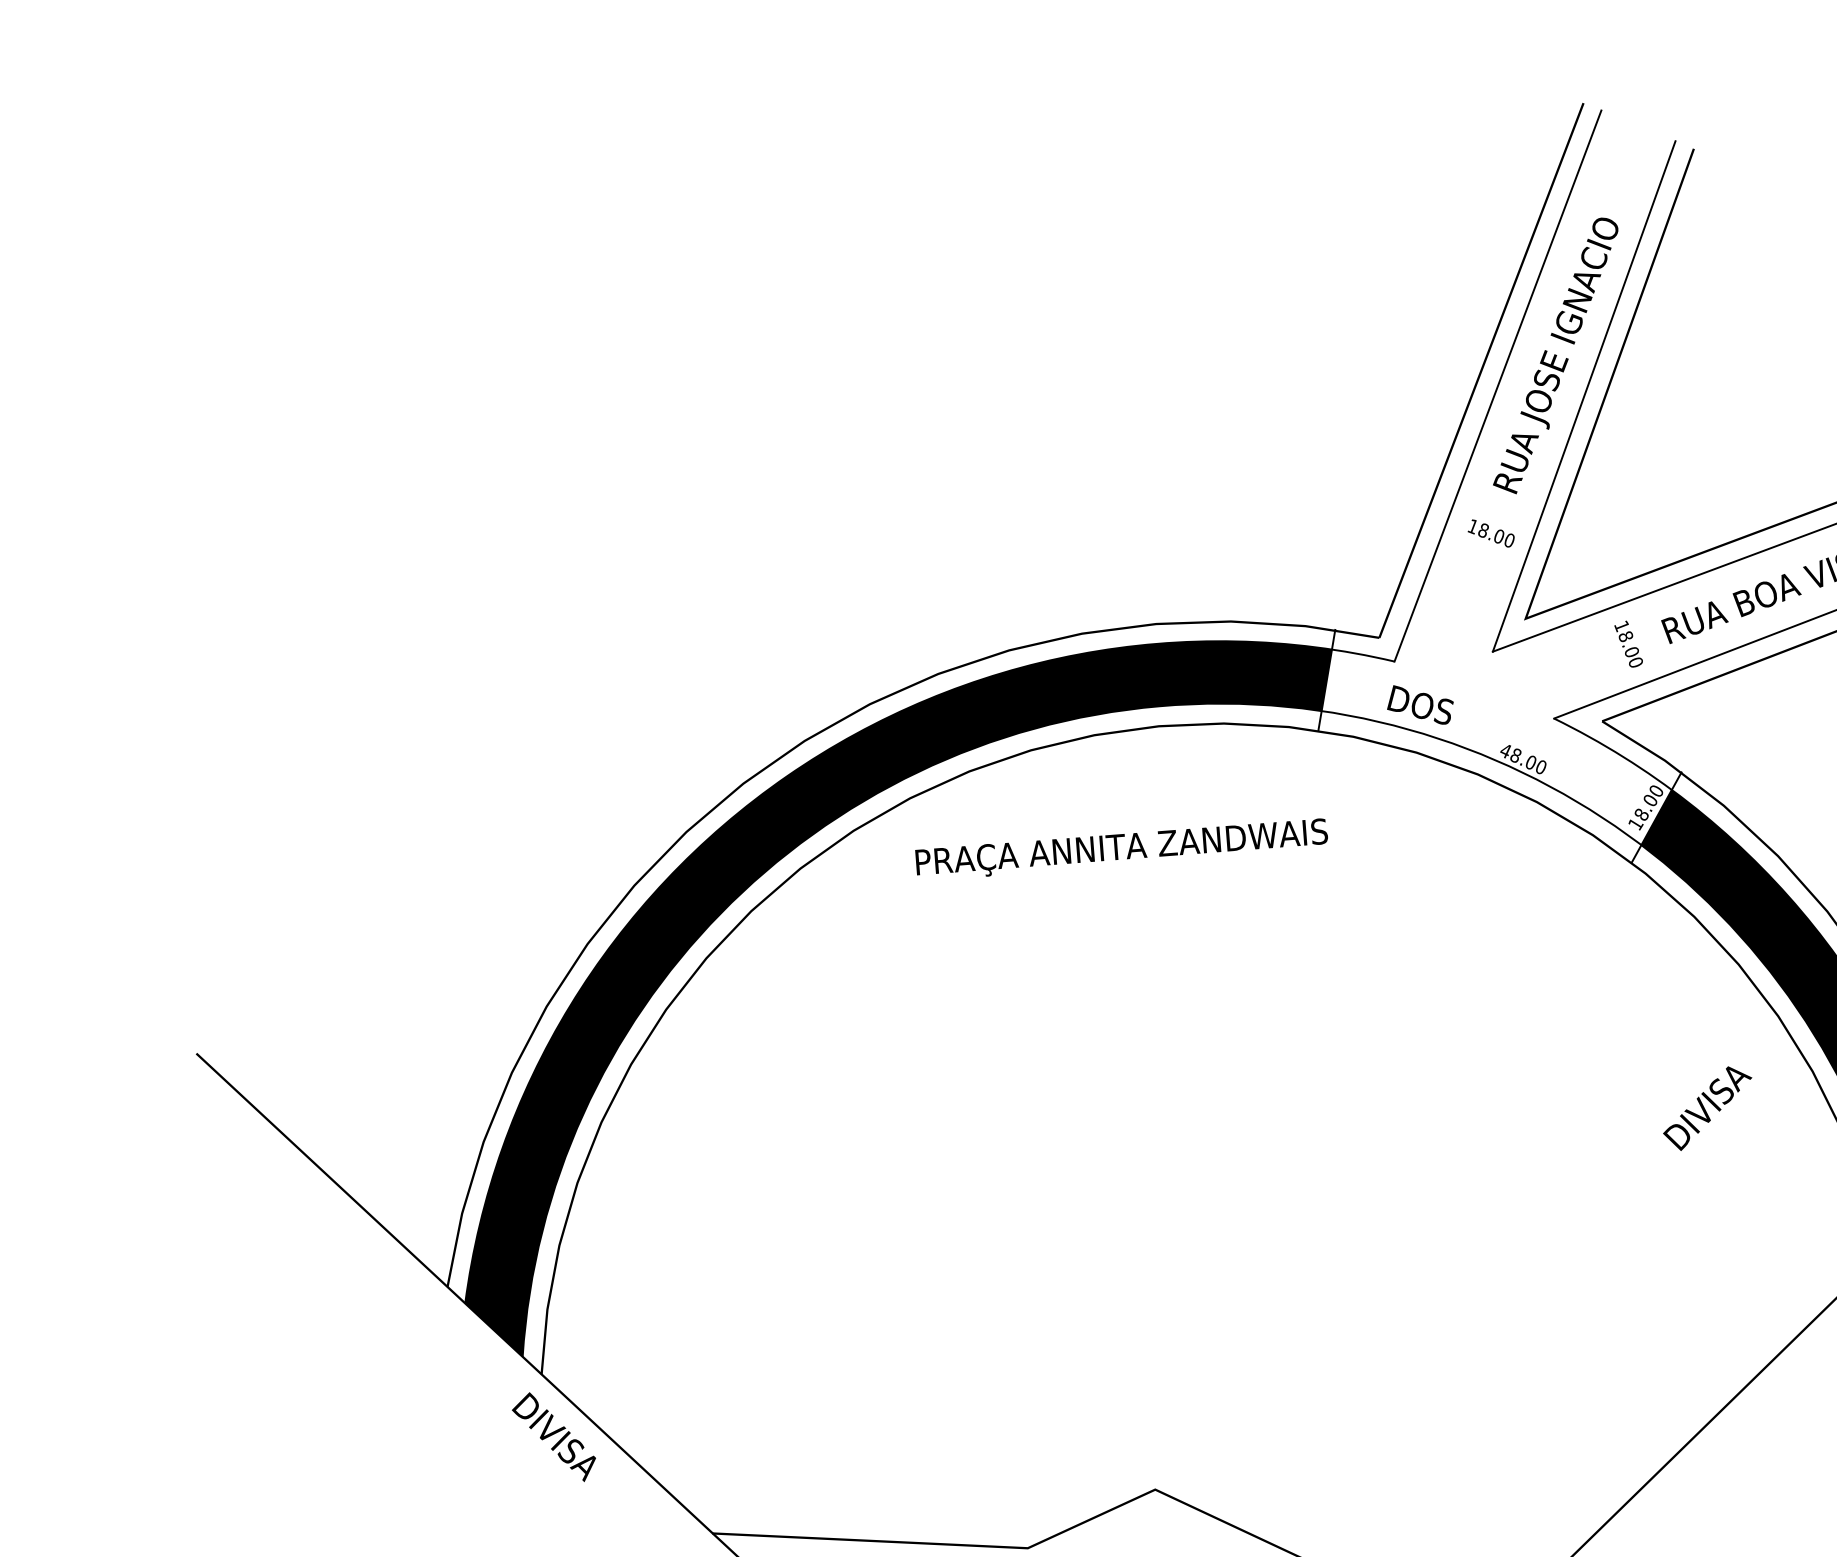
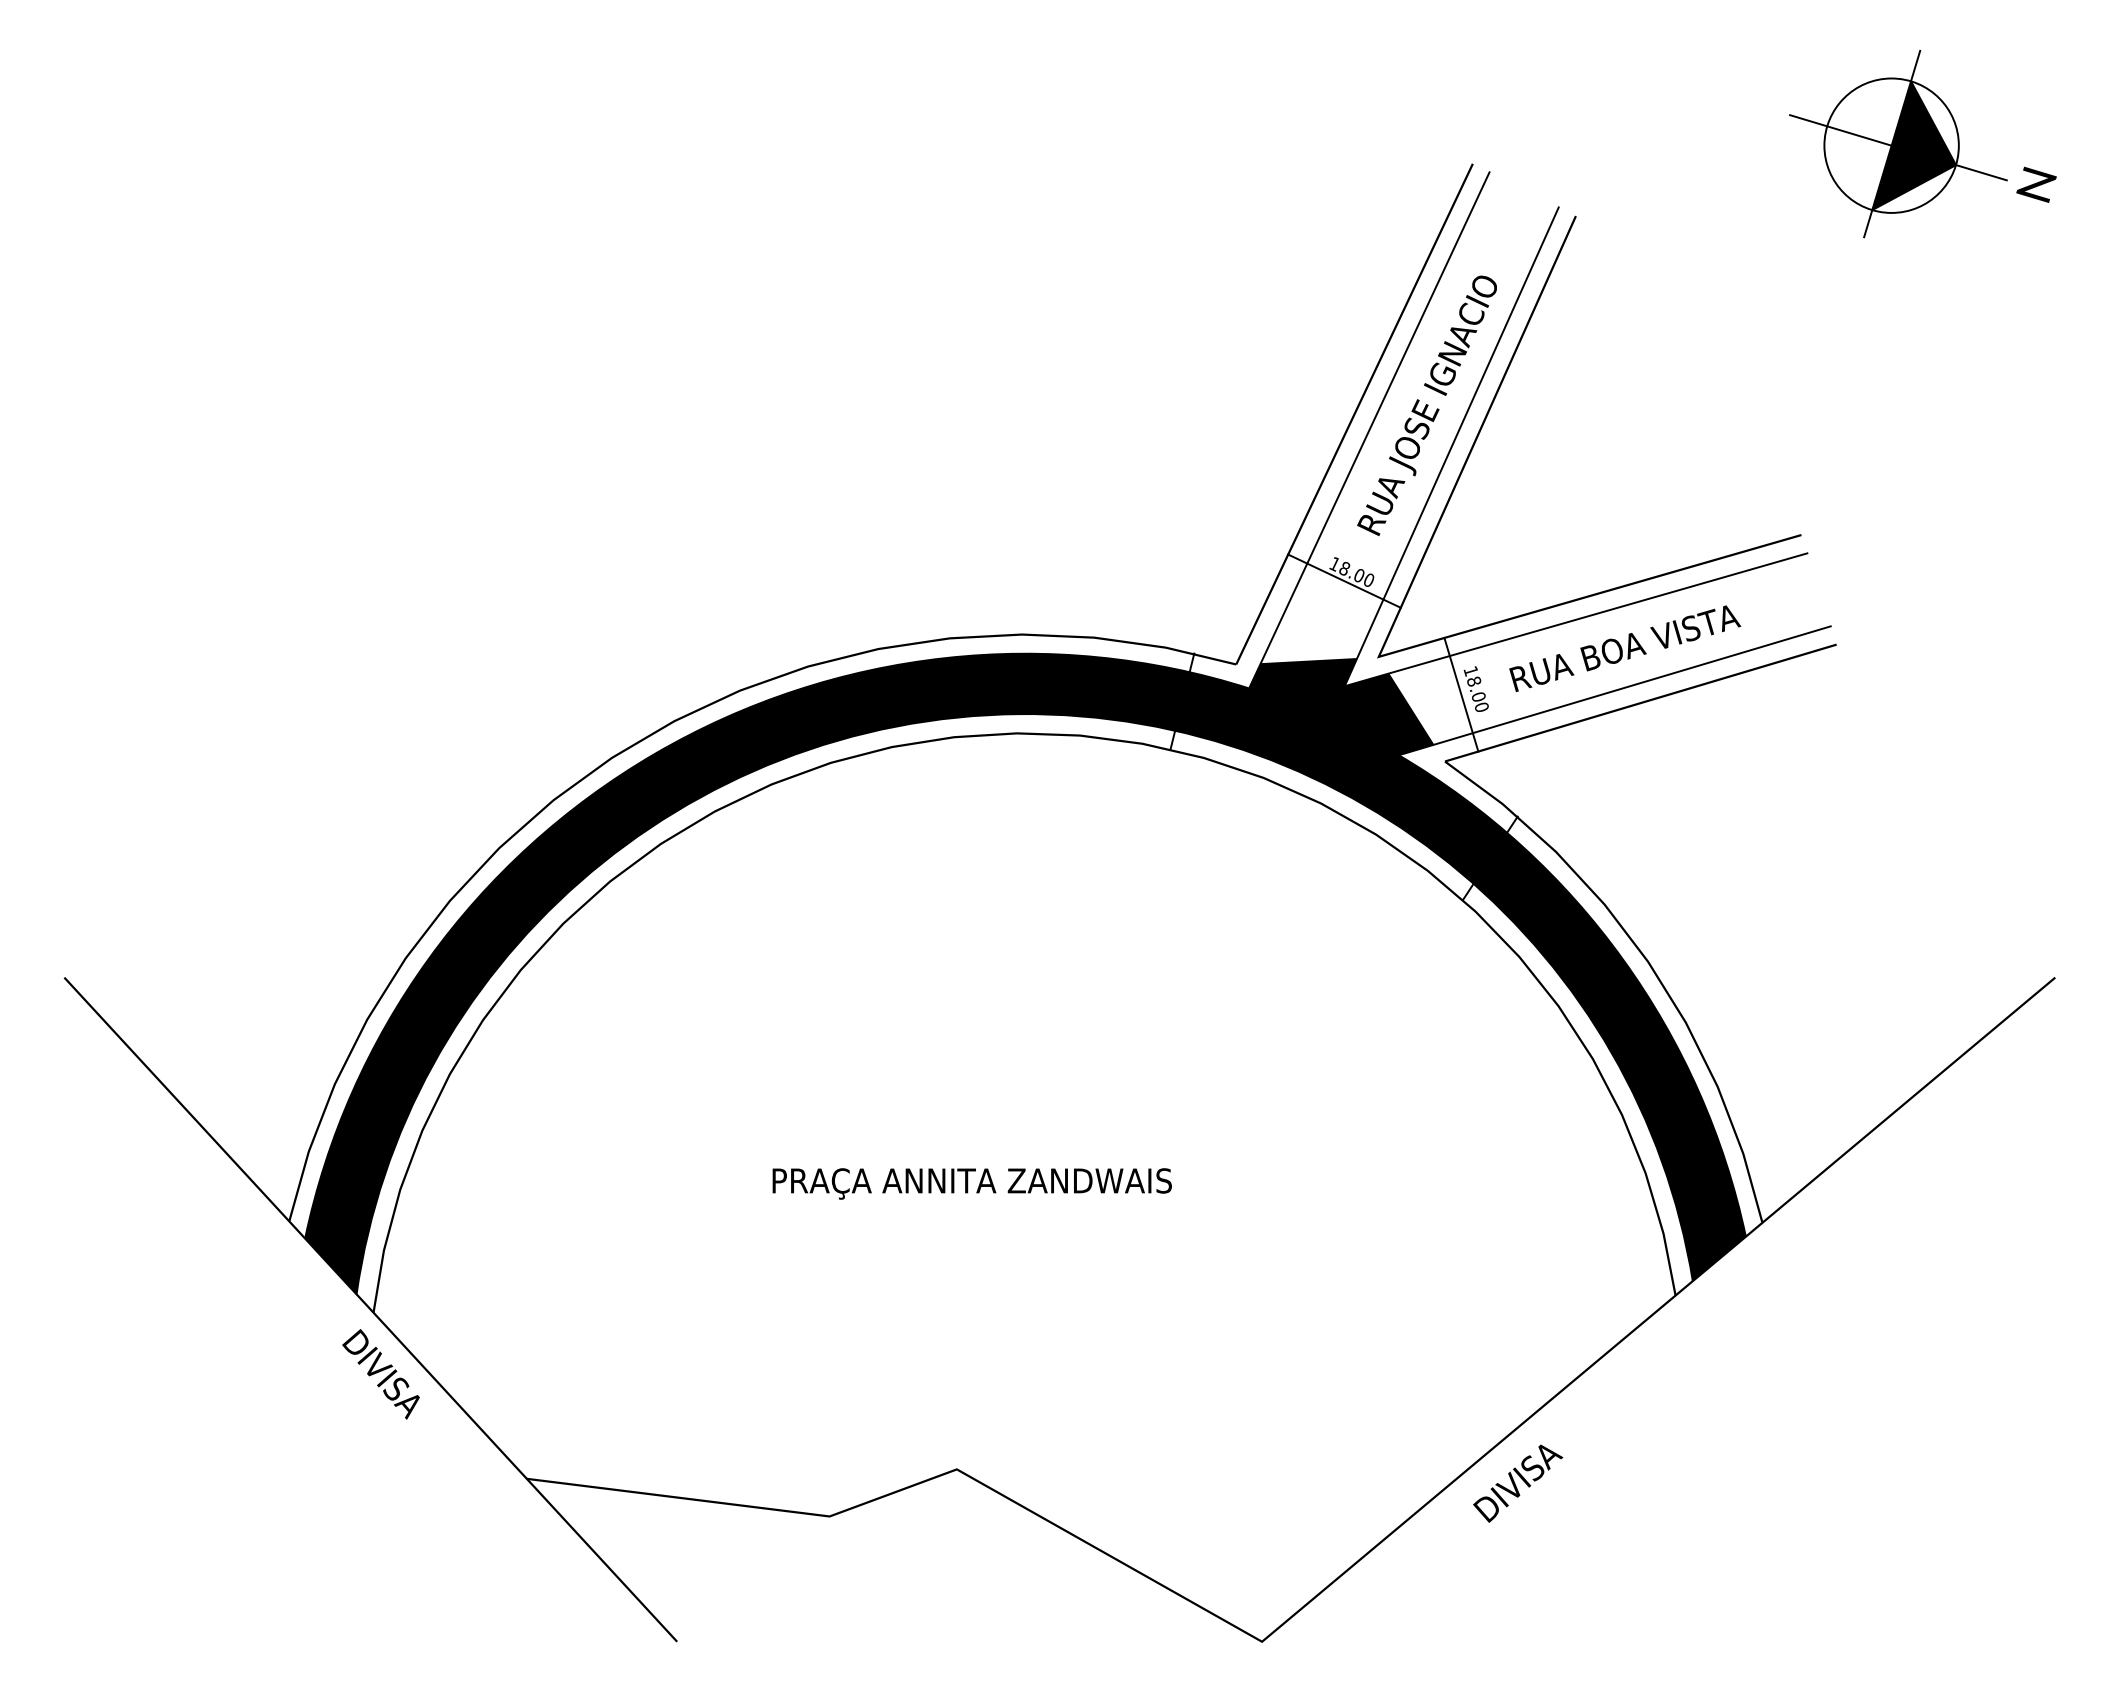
line: (1484, 542) -> (1344, 580), added
line: (1613, 650) -> (1461, 694), added
fill: (1496, 738) -> (1341, 770), added
text: (1121, 849) -> (971, 1183), moved
text: (1708, 1108) -> (1518, 1483), moved

